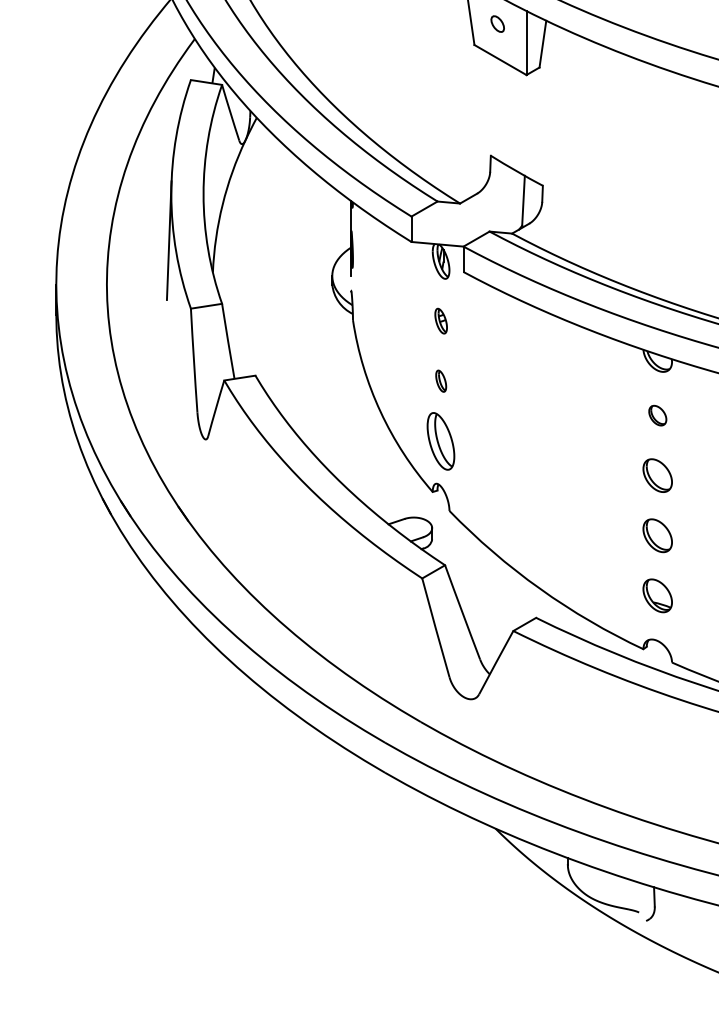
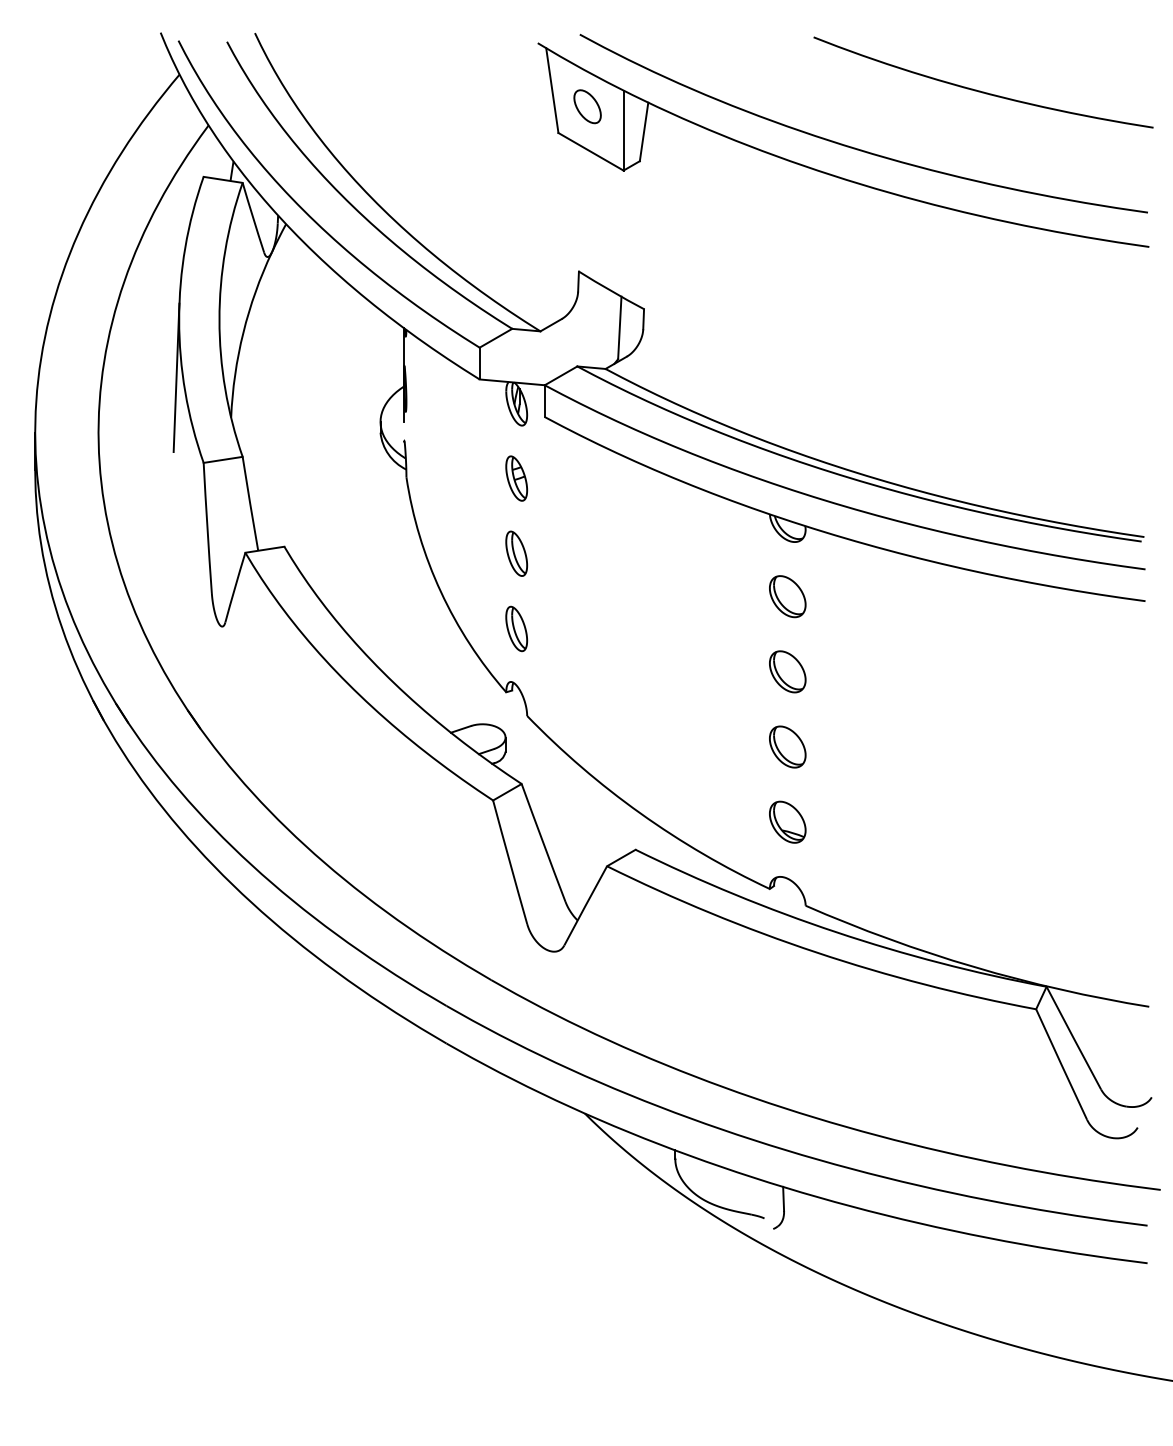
part: (497, 23) -> (587, 106), size x1.67
part: (440, 321) -> (516, 478), size x1.43
part: (440, 381) -> (516, 553), size x1.67
part: (657, 415) -> (787, 596), size x1.67
part: (440, 441) -> (516, 628), size x0.62

